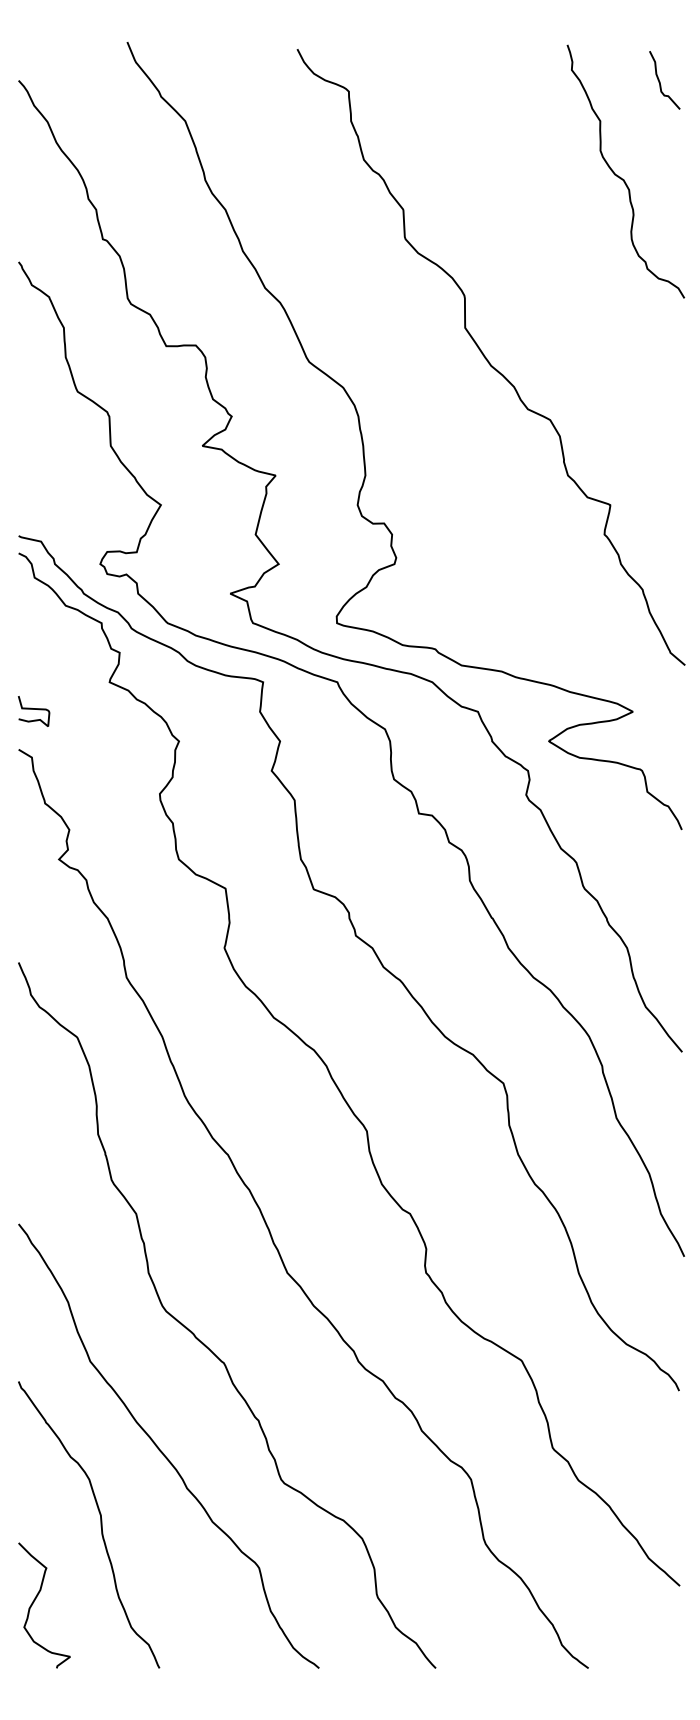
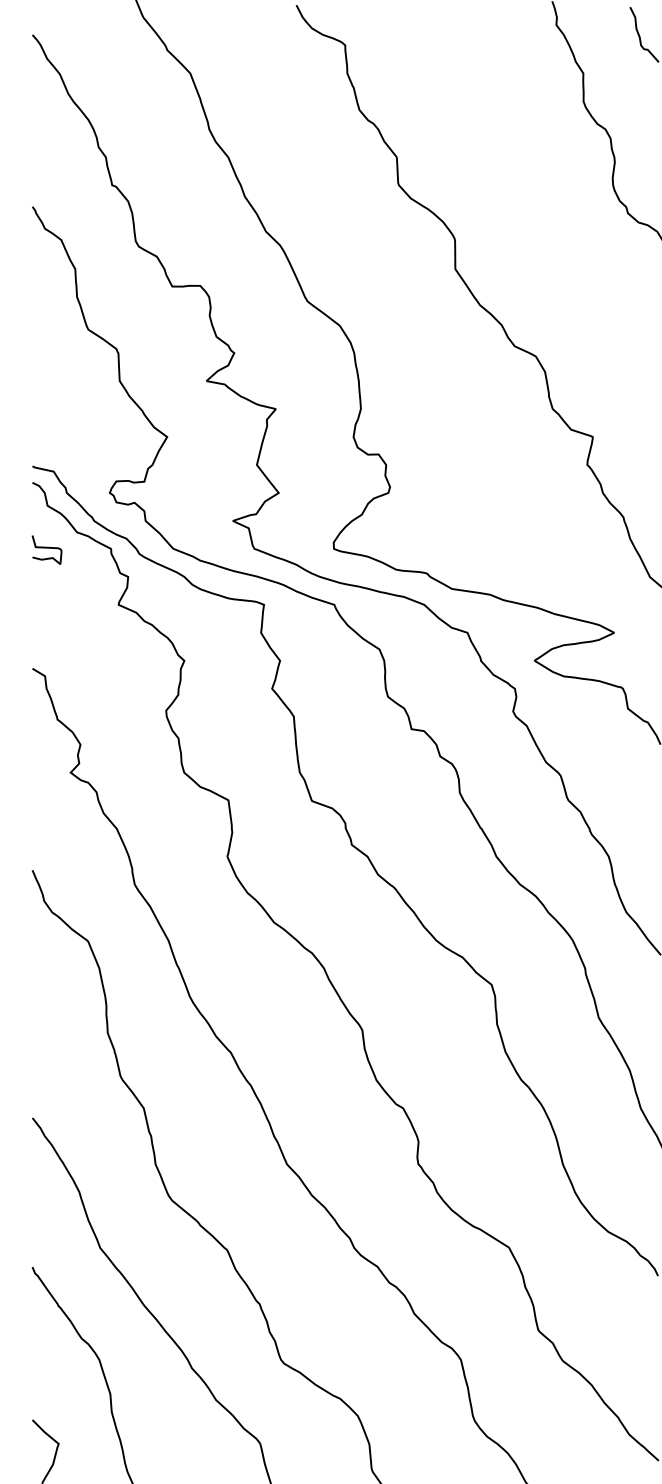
curve: (34, 709) -> (47, 548), moved

